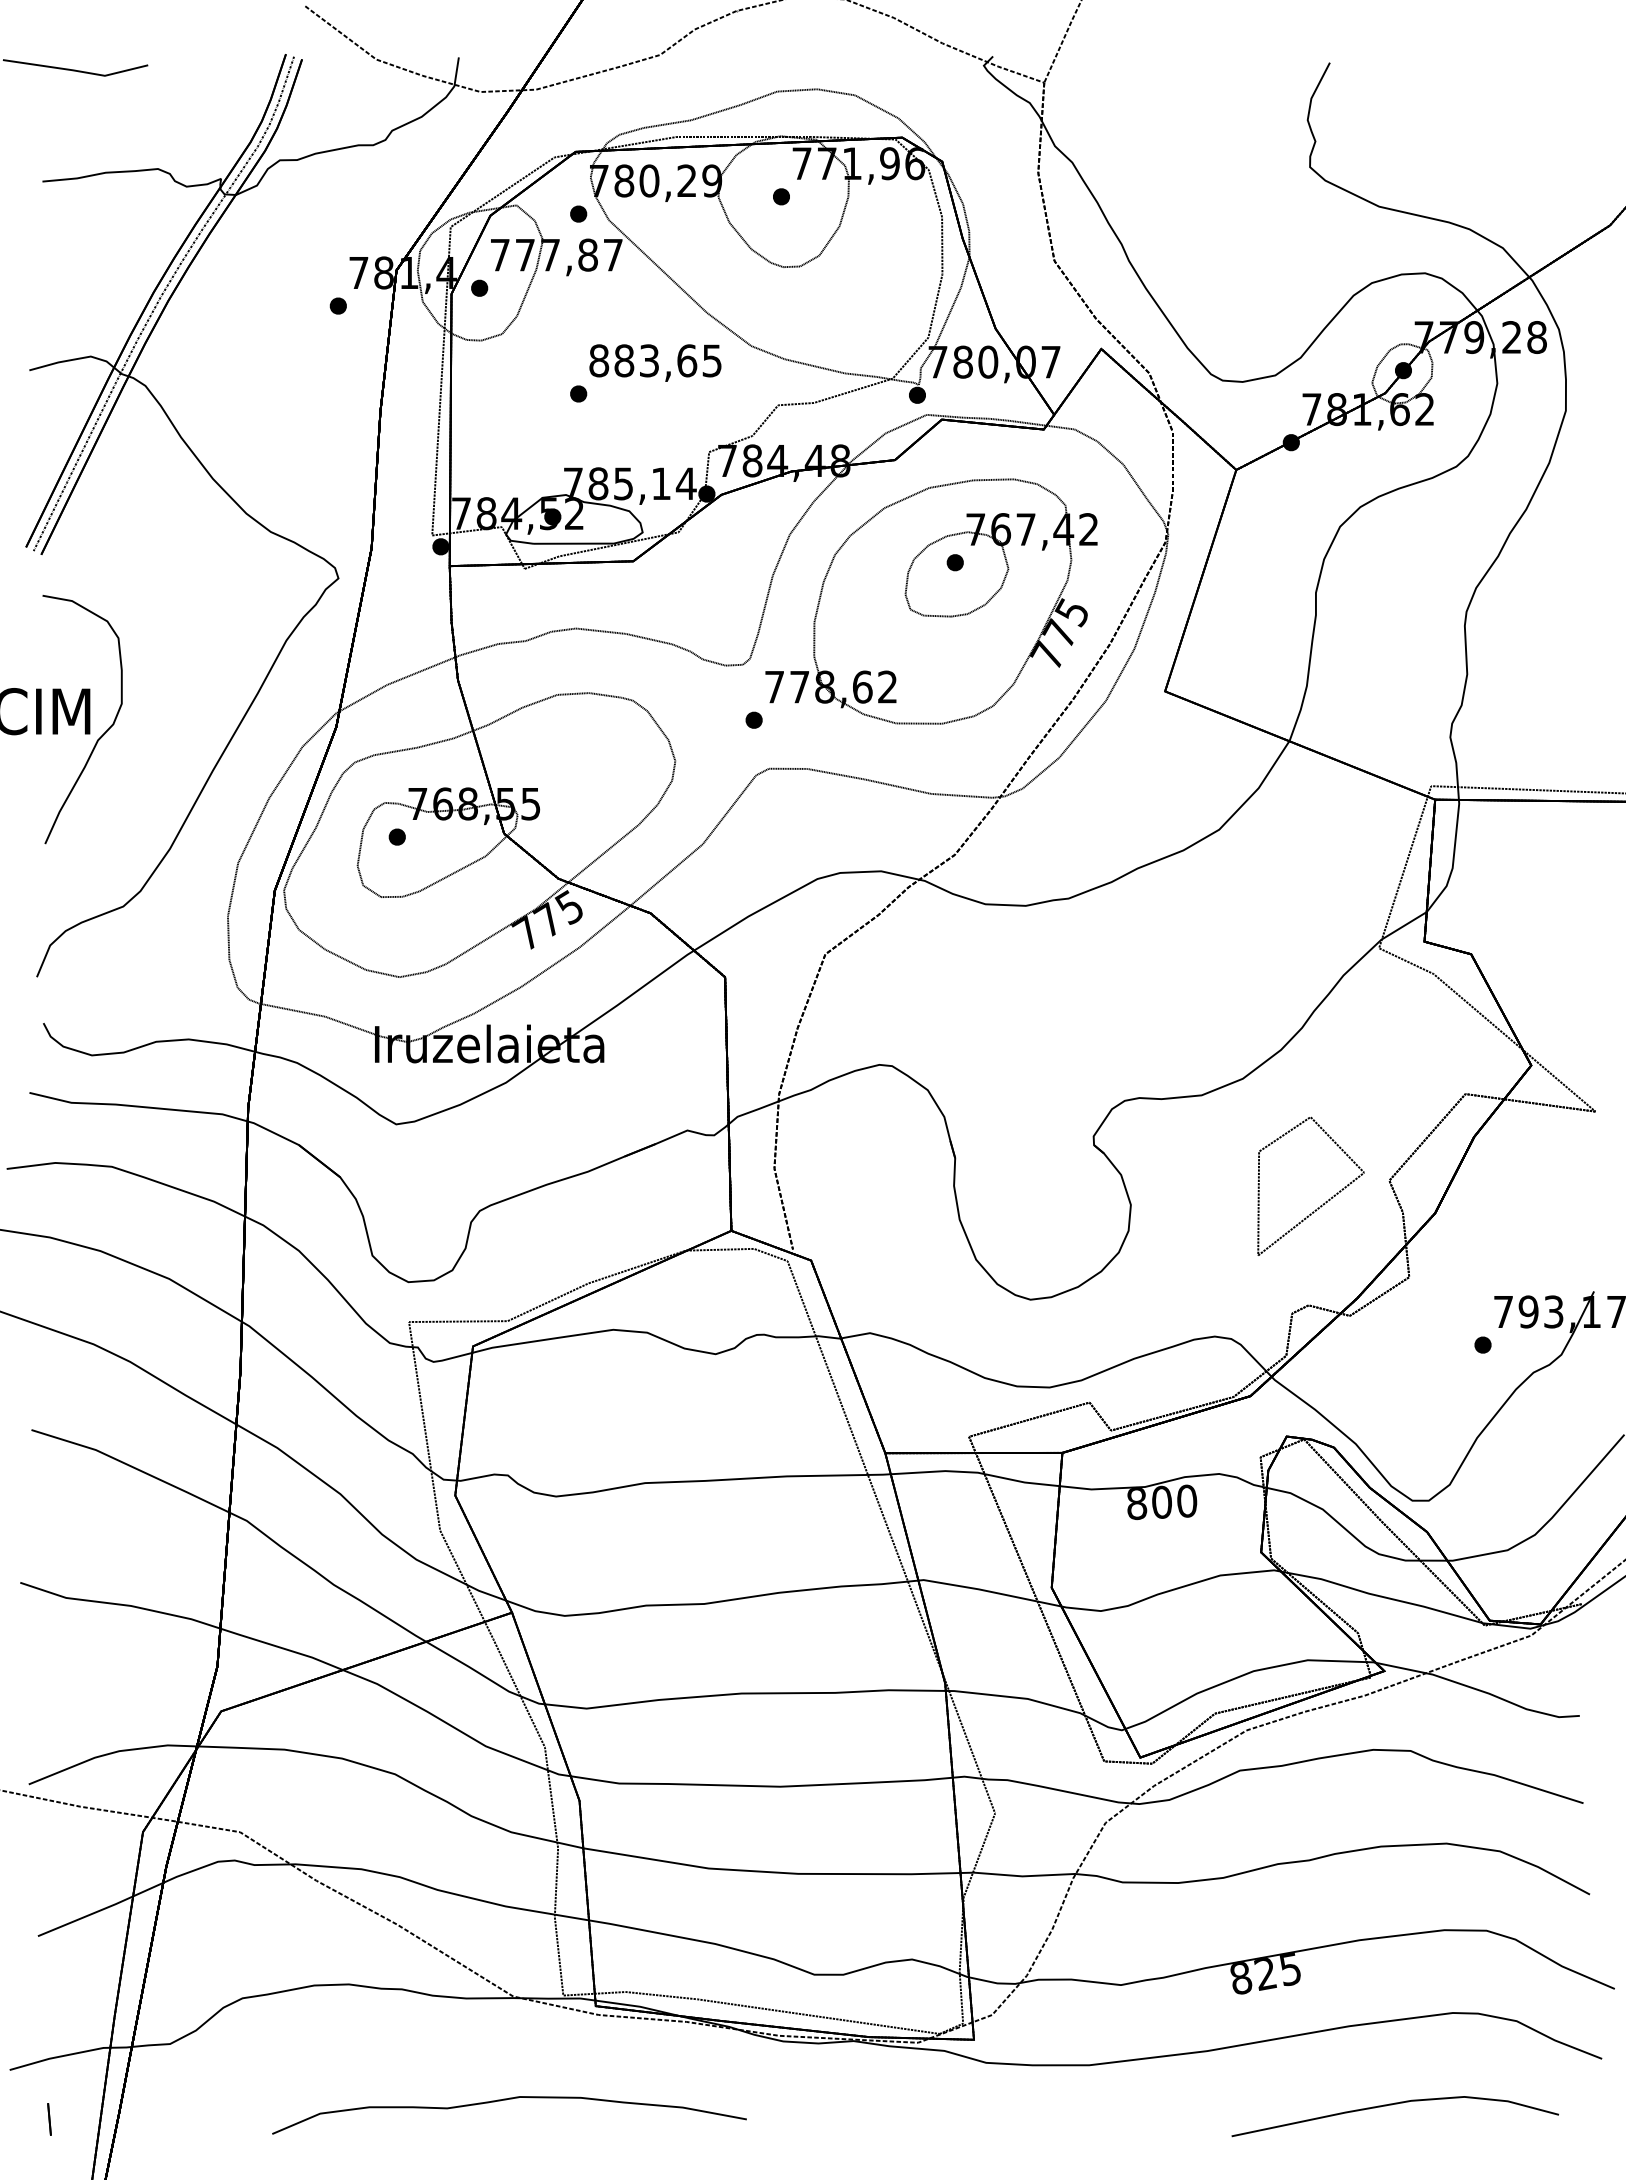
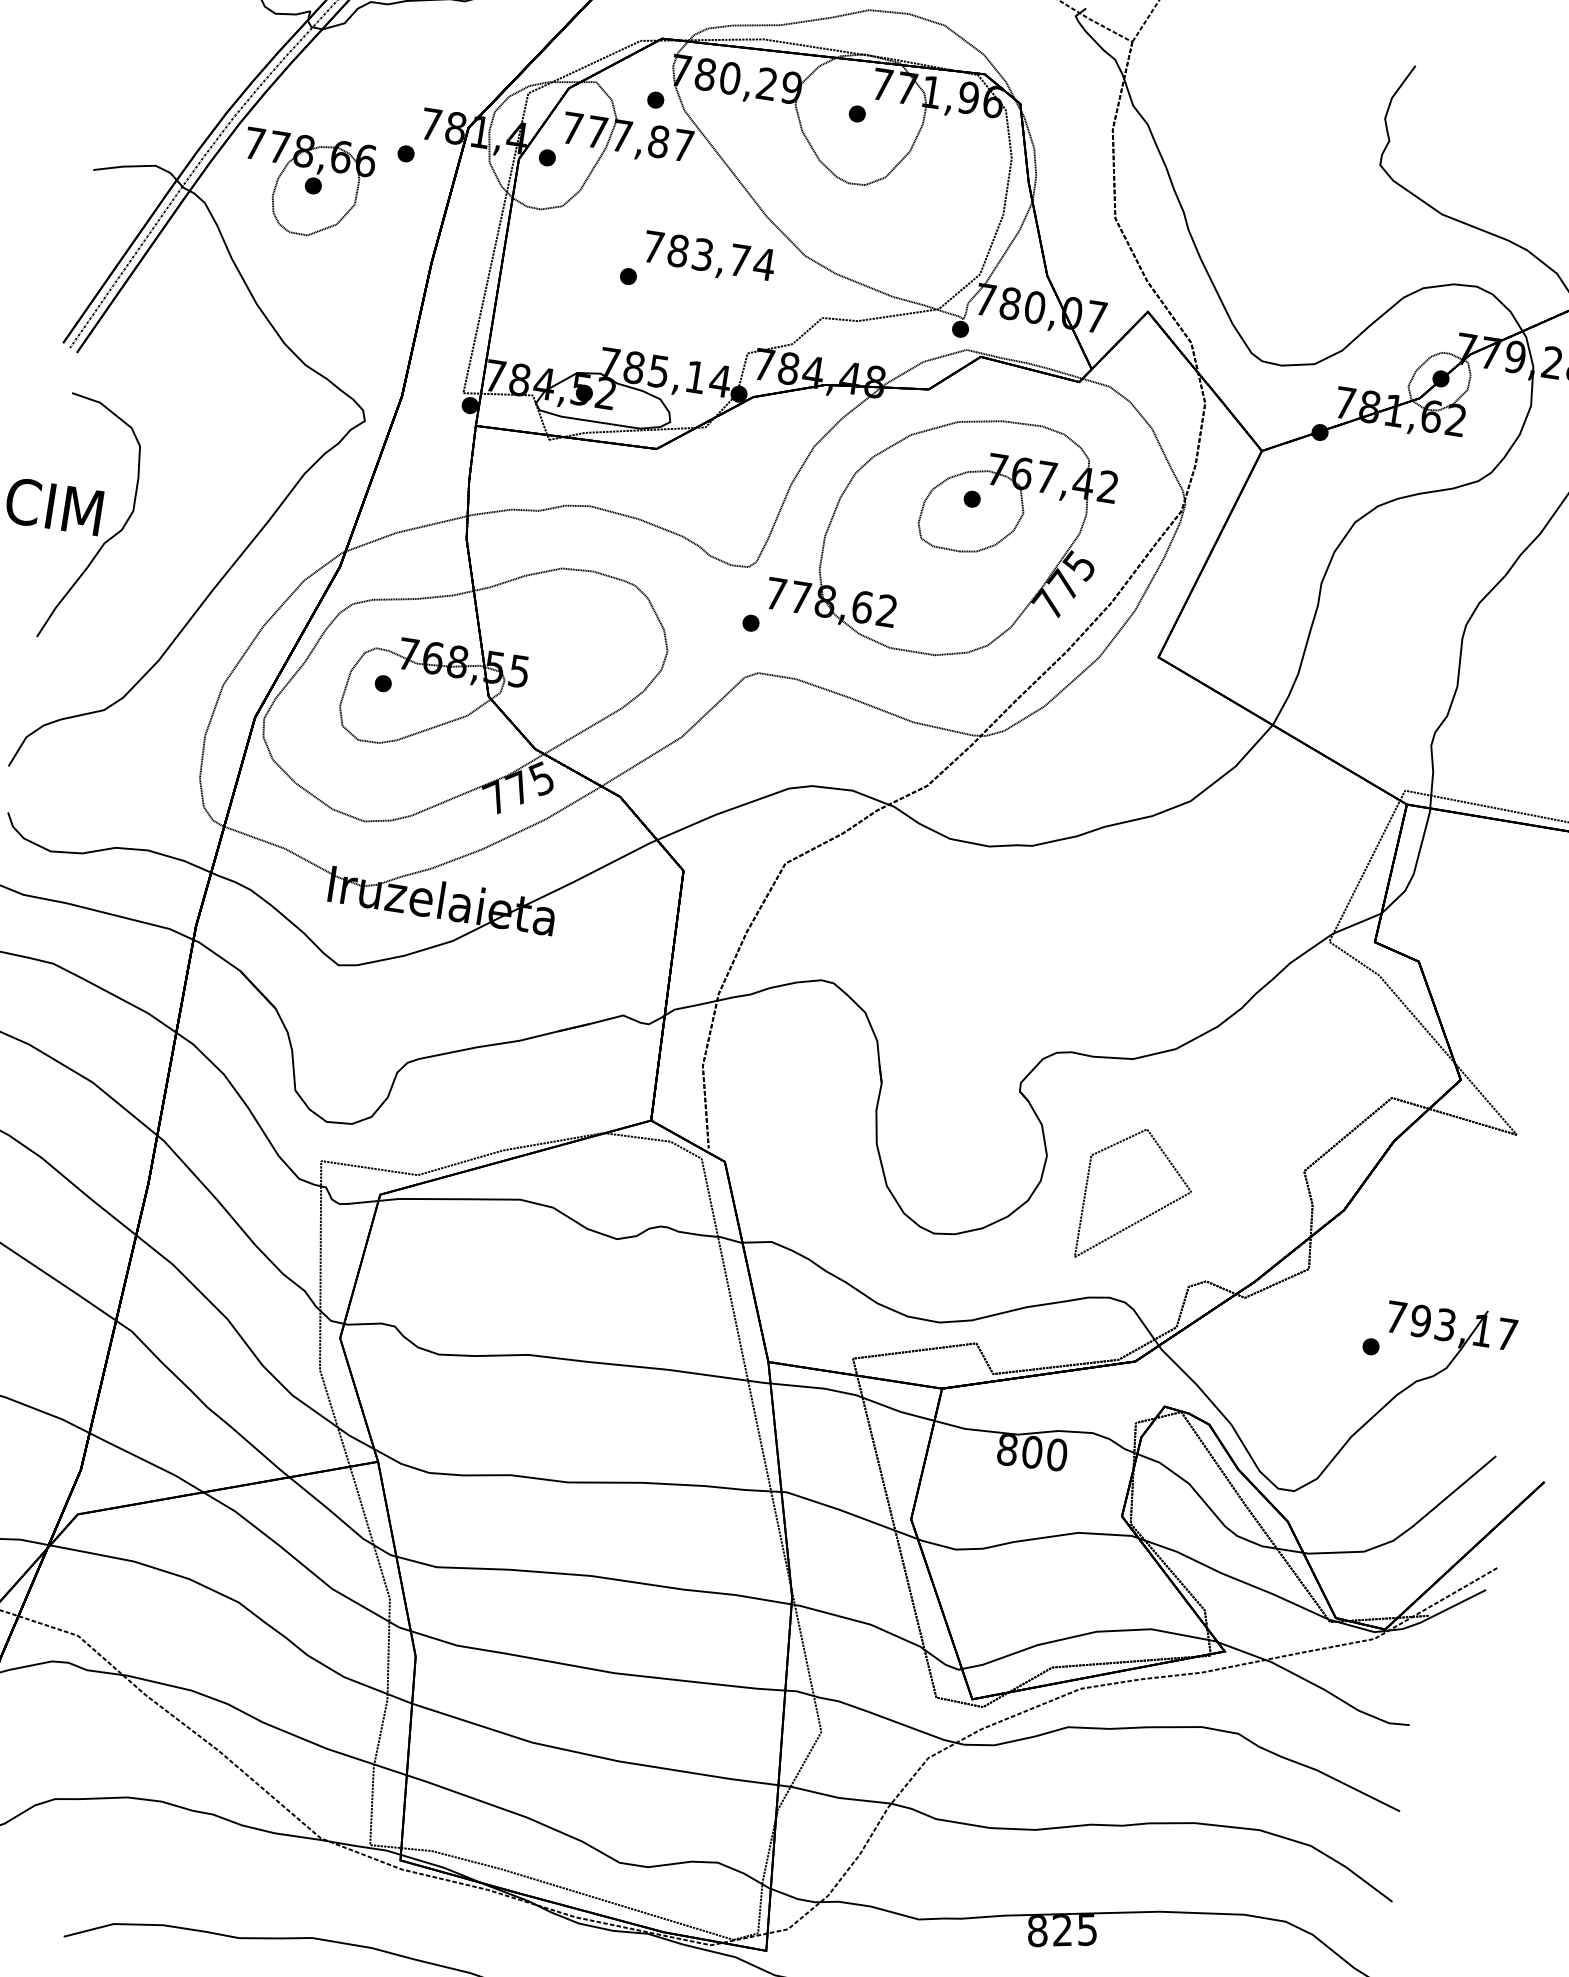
part: (243, 352) -> (306, 184), added
text: (655, 360) -> (708, 255), 883,65 -> 783,74
part: (1325, 1201) -> (1148, 1214), moved

